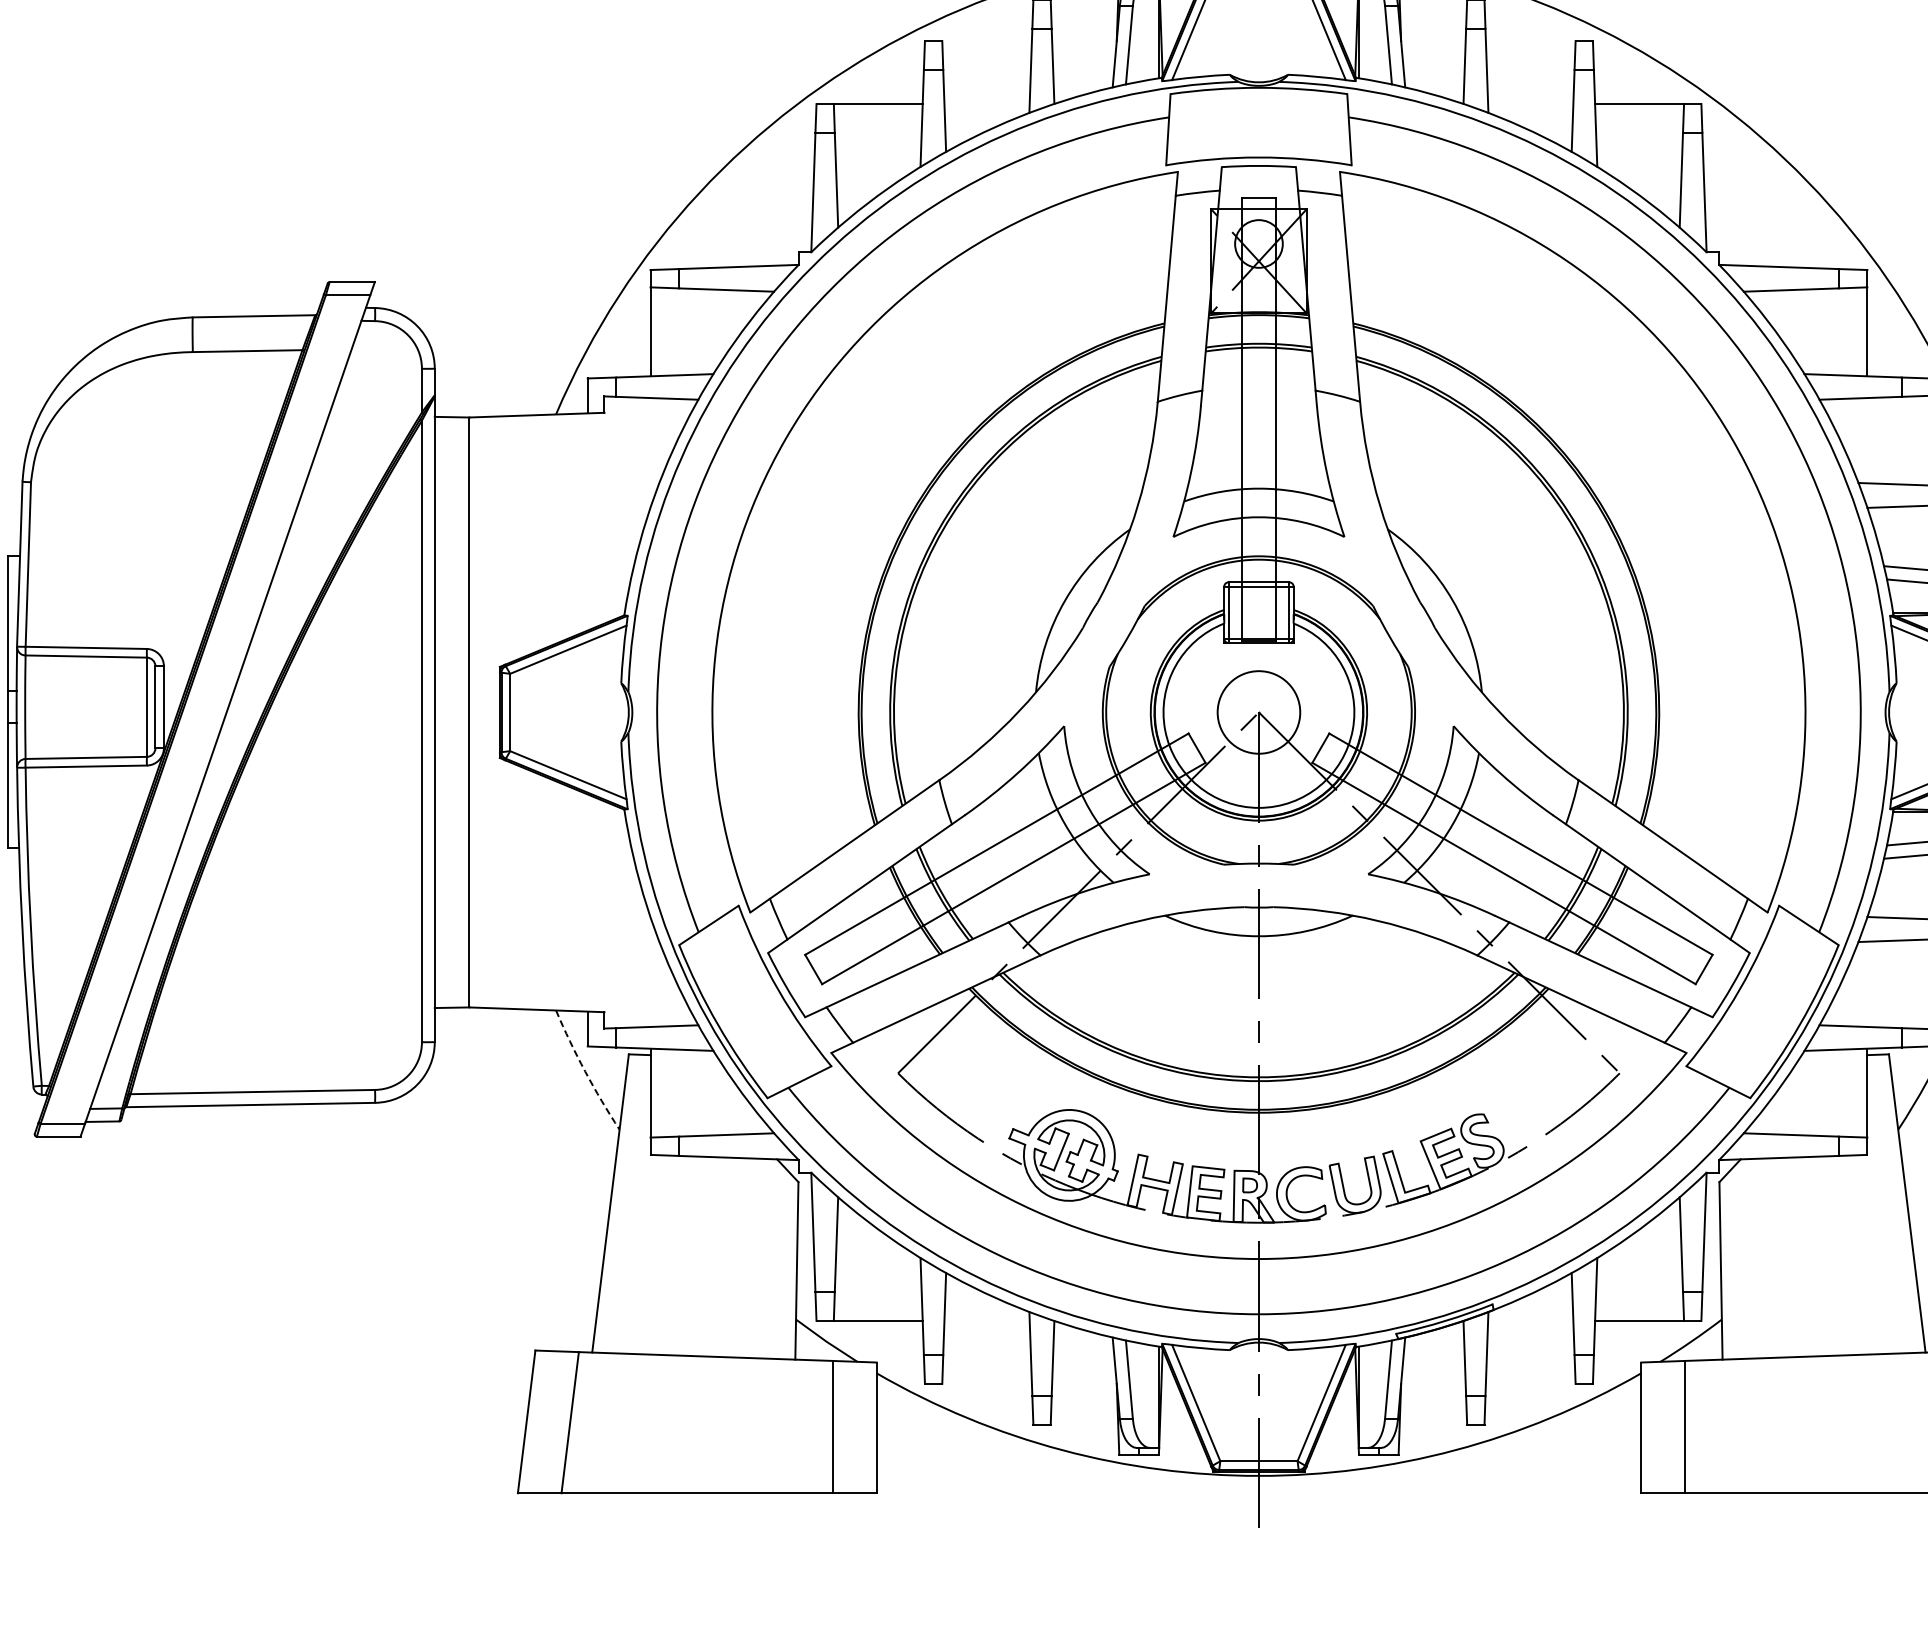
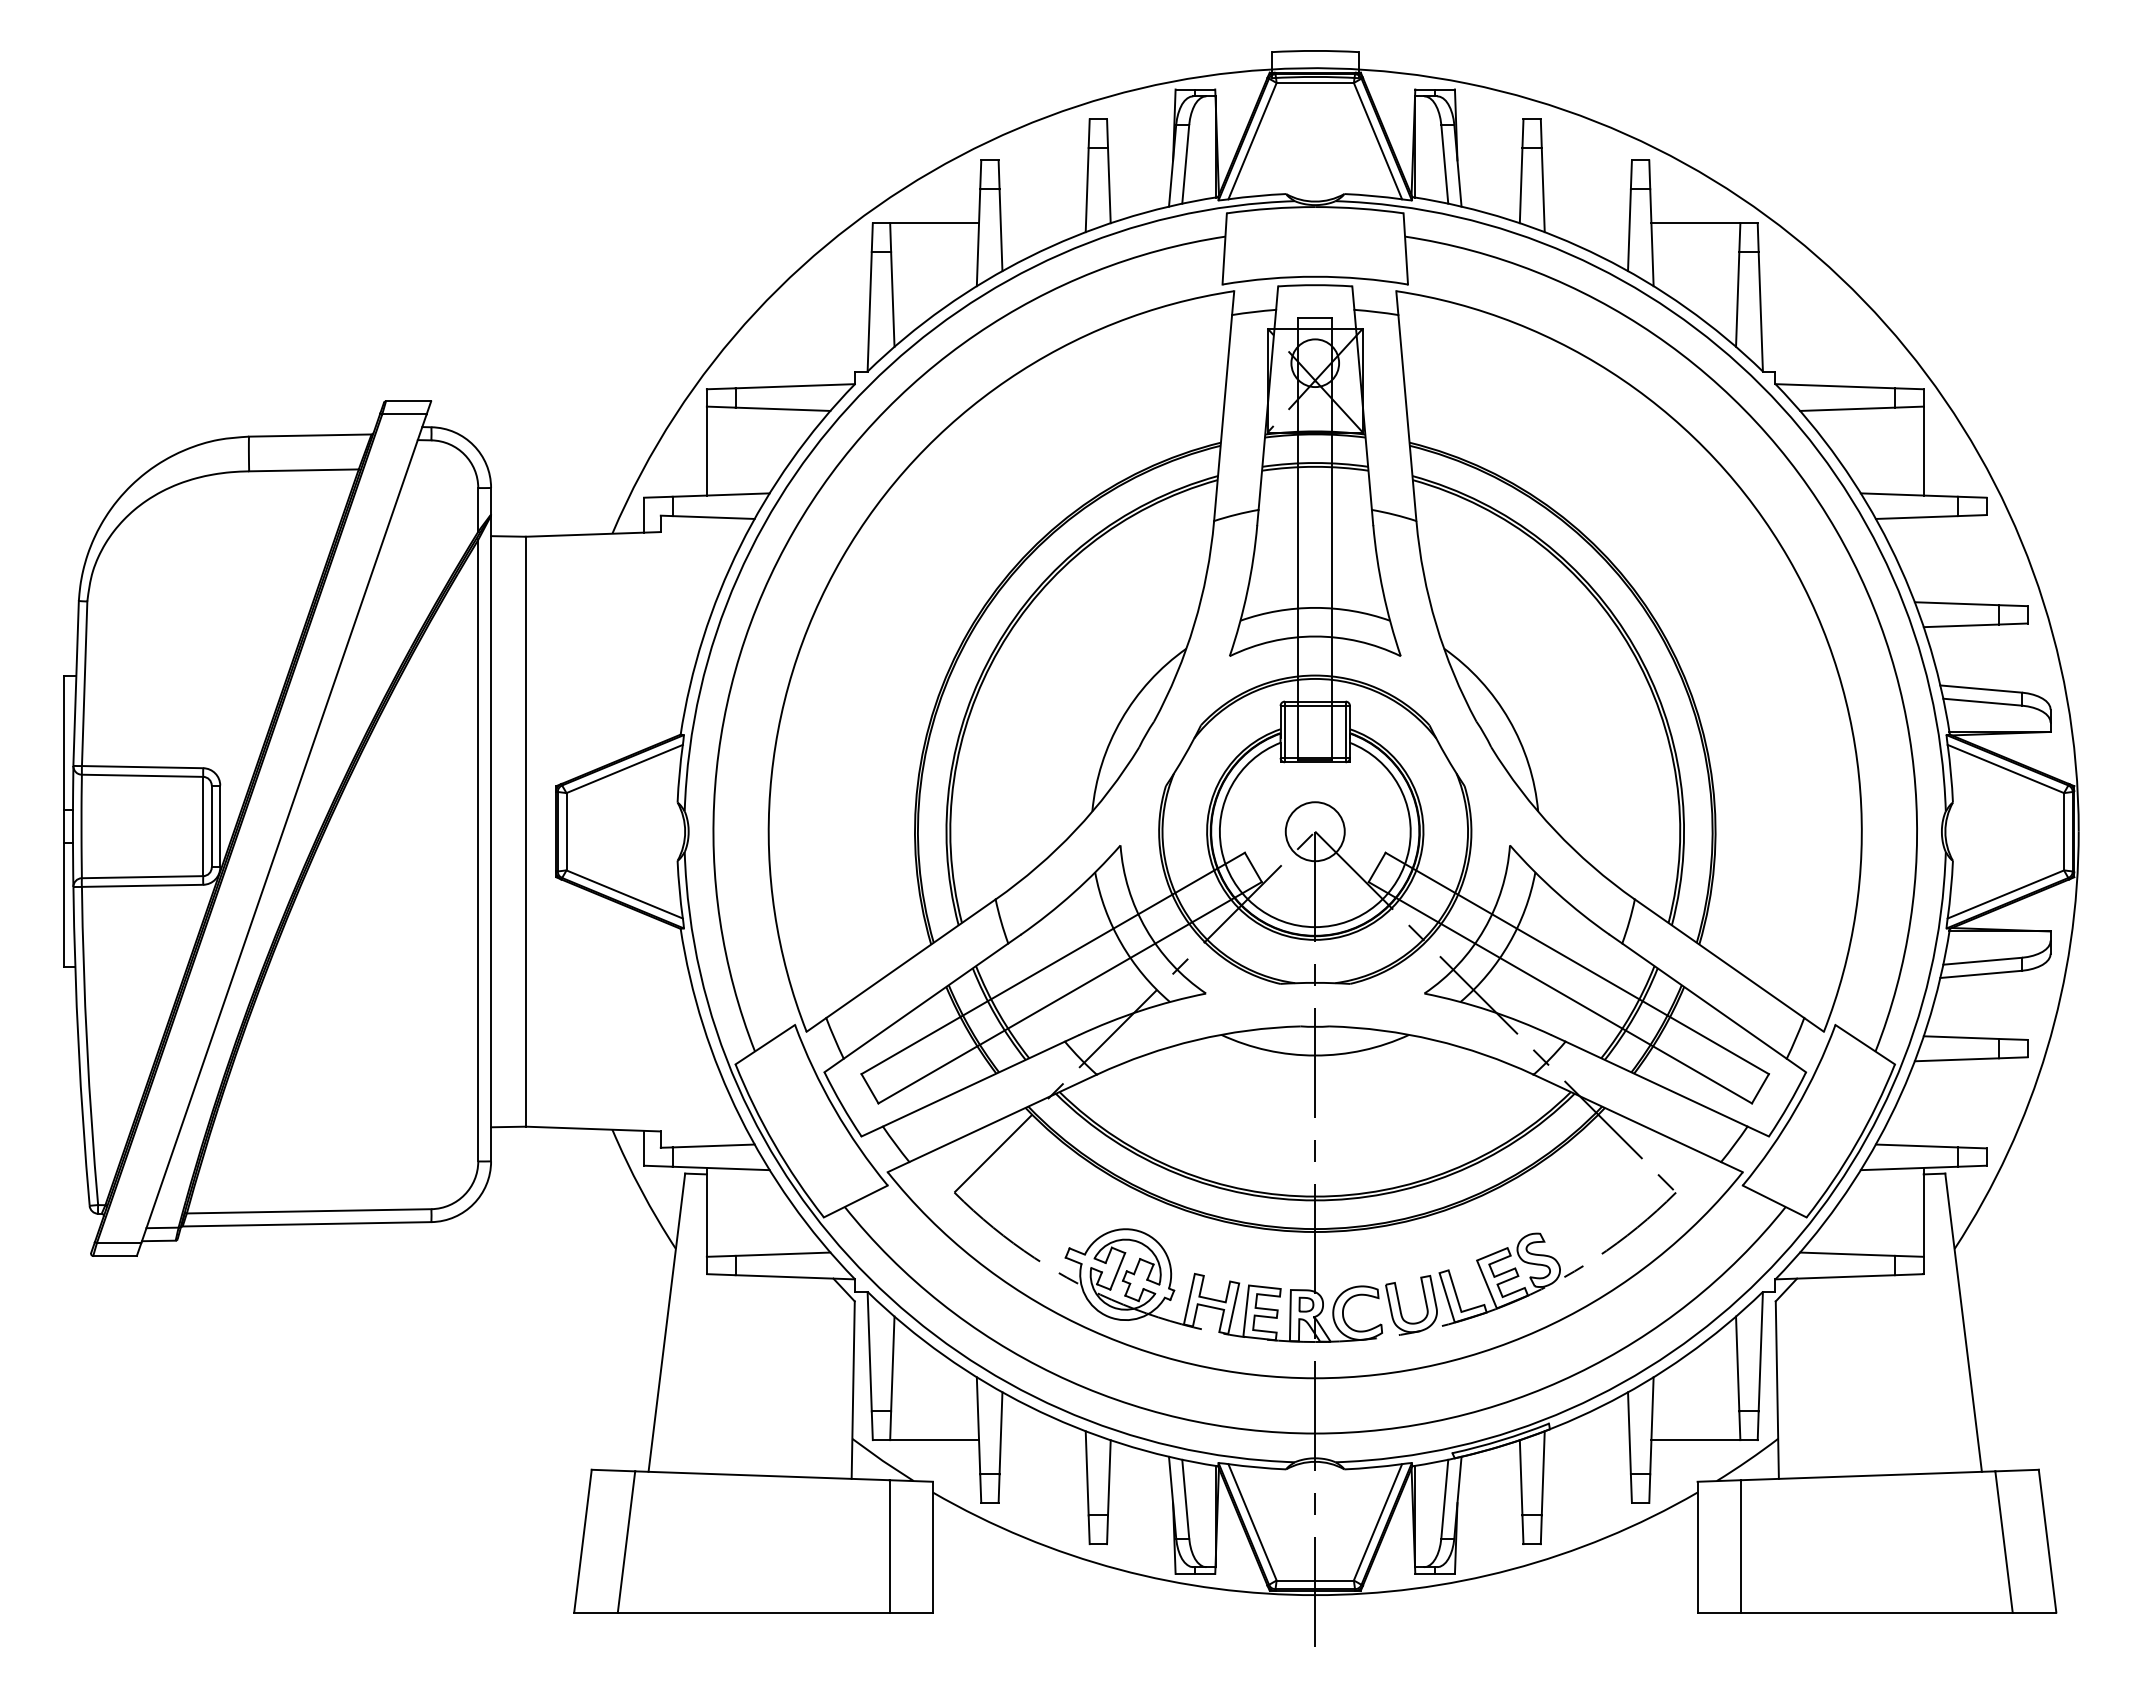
circle: (1258, 712) -> (1314, 831), size x0.71
arc: (585, 1071) -> (641, 1190), dashed -> solid

